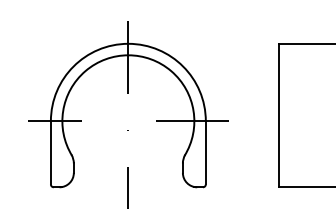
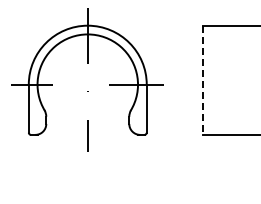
line: (279, 115) -> (202, 80), solid -> dashed

